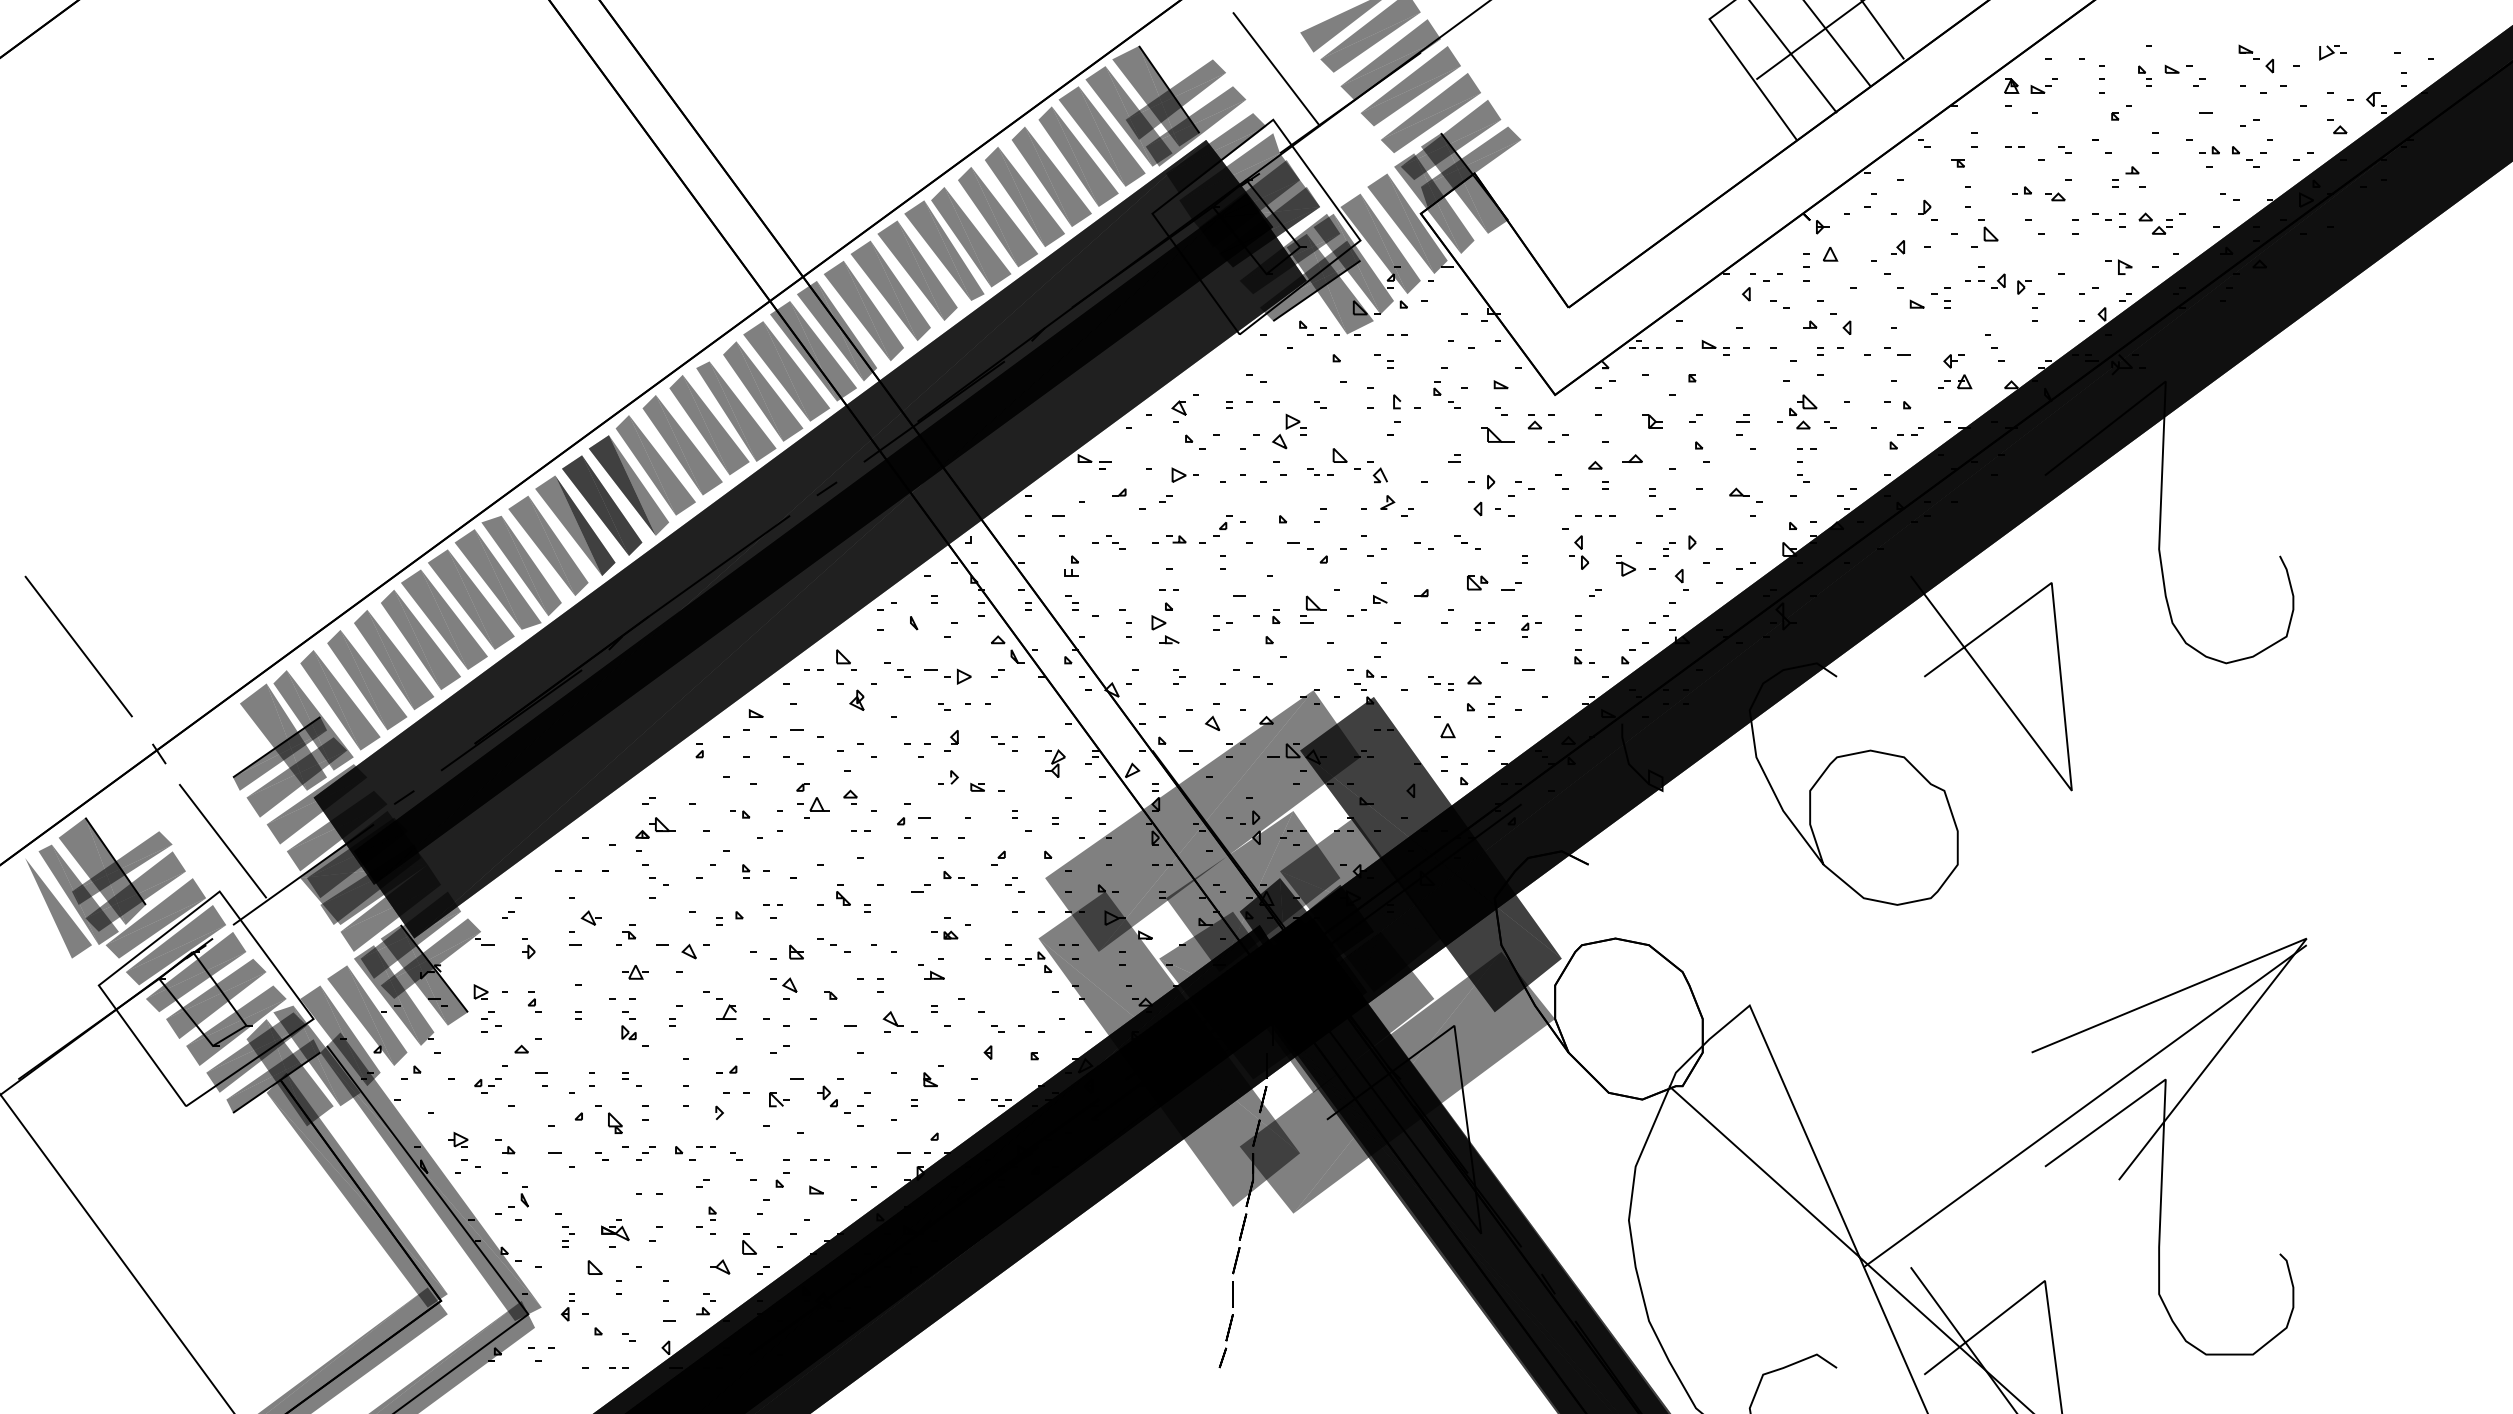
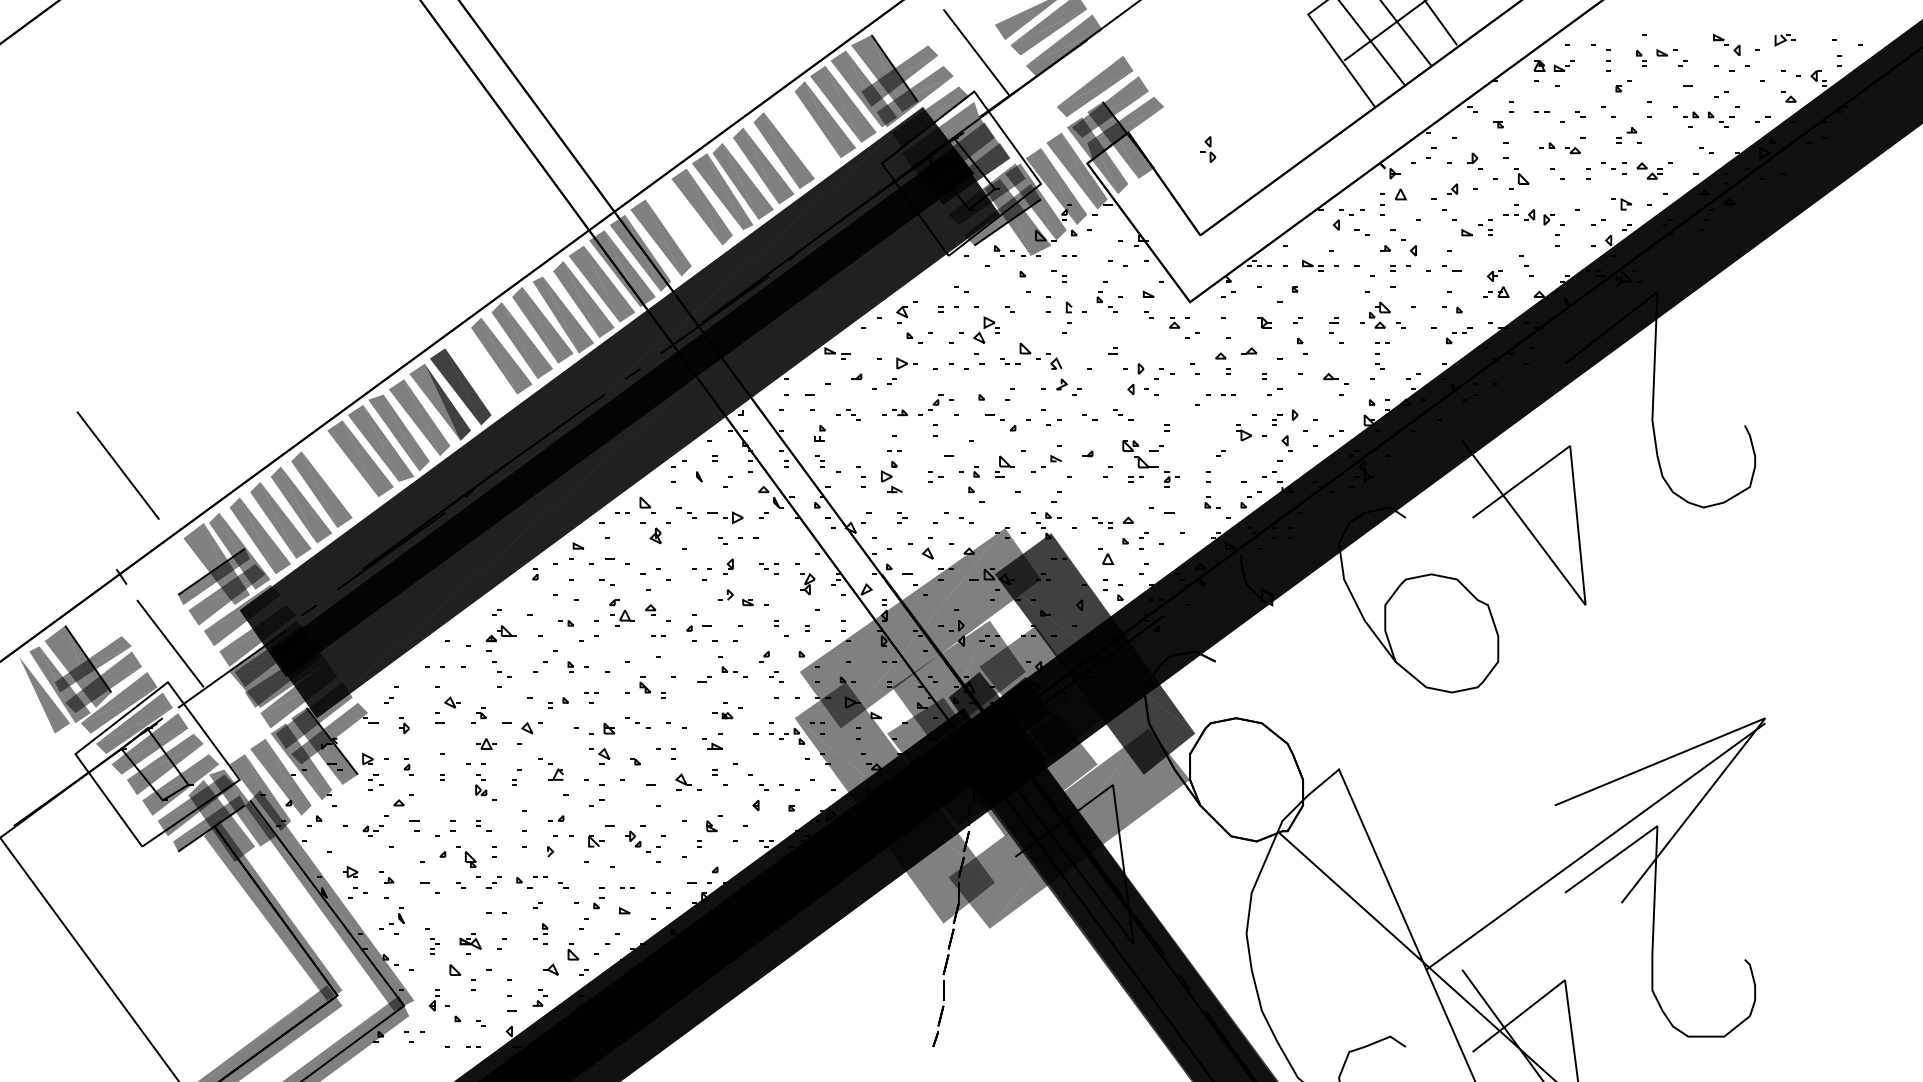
part: (1410, 85) -> (1079, 65), removed
part: (1051, 176) -> (804, 134), removed
part: (890, 290) -> (681, 222), removed
part: (1497, 434) -> (1145, 461), moved
part: (628, 485) -> (480, 371), removed
part: (1579, 552) -> (1208, 149), moved
part: (444, 619) -> (339, 474), removed
line: (78, 646) -> (118, 465), moved

